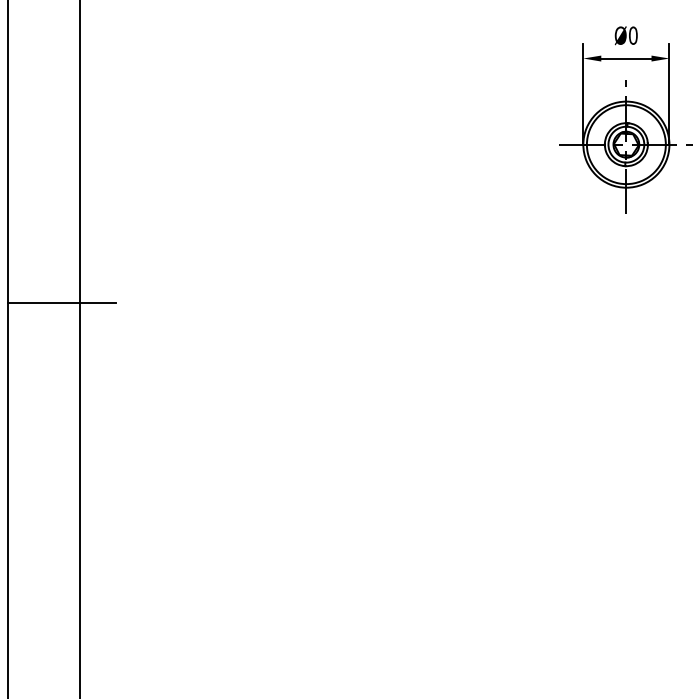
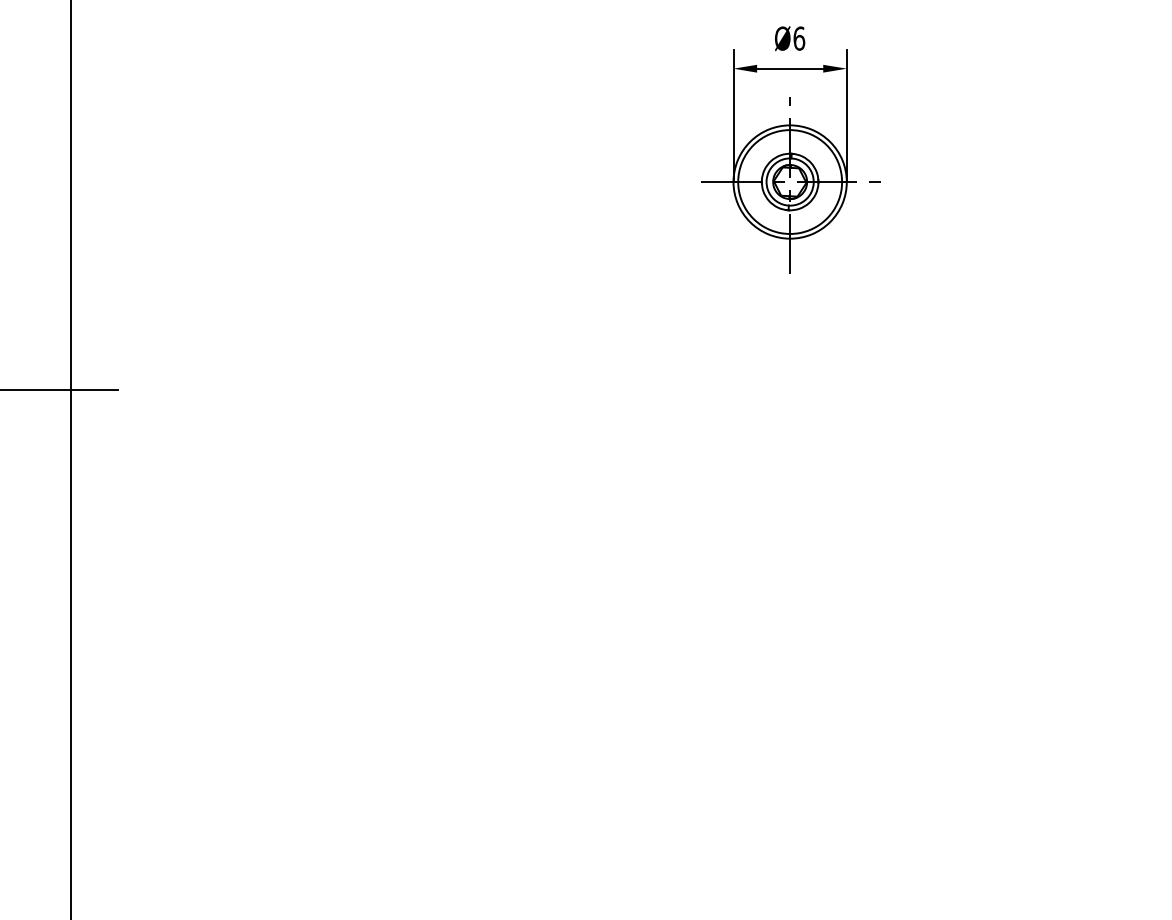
text: (633, 35) -> (799, 38), Ø0 -> Ø6

